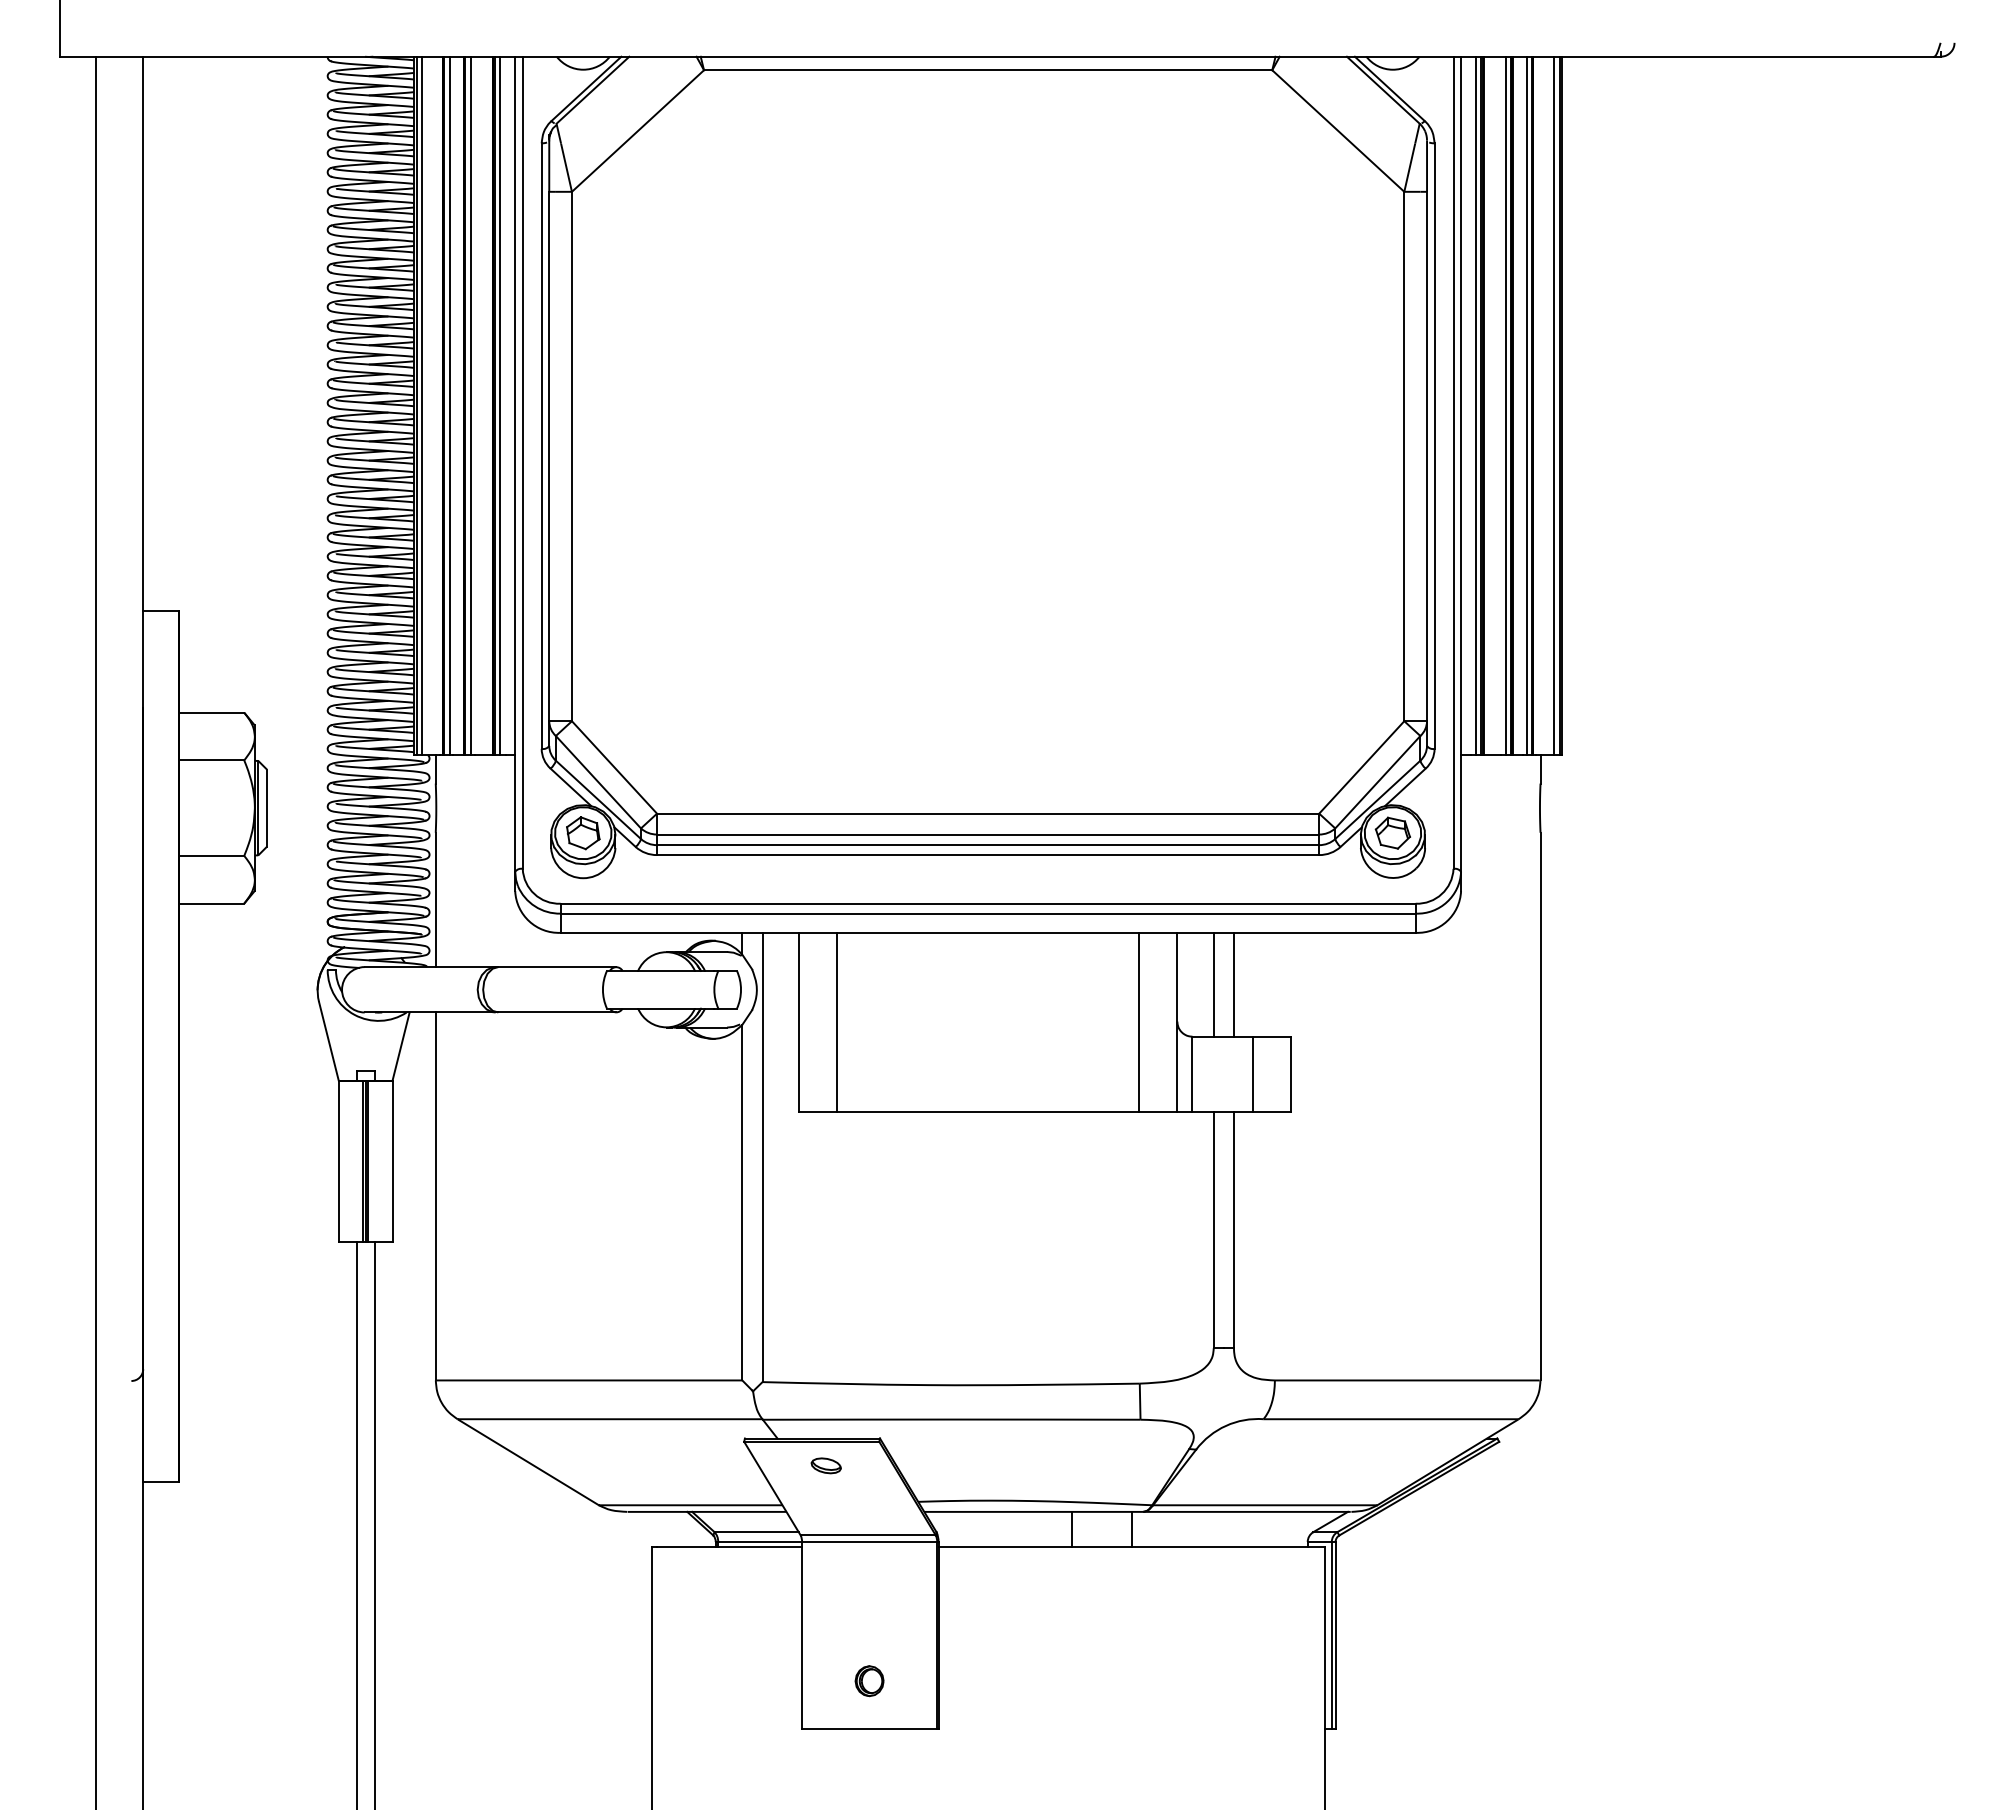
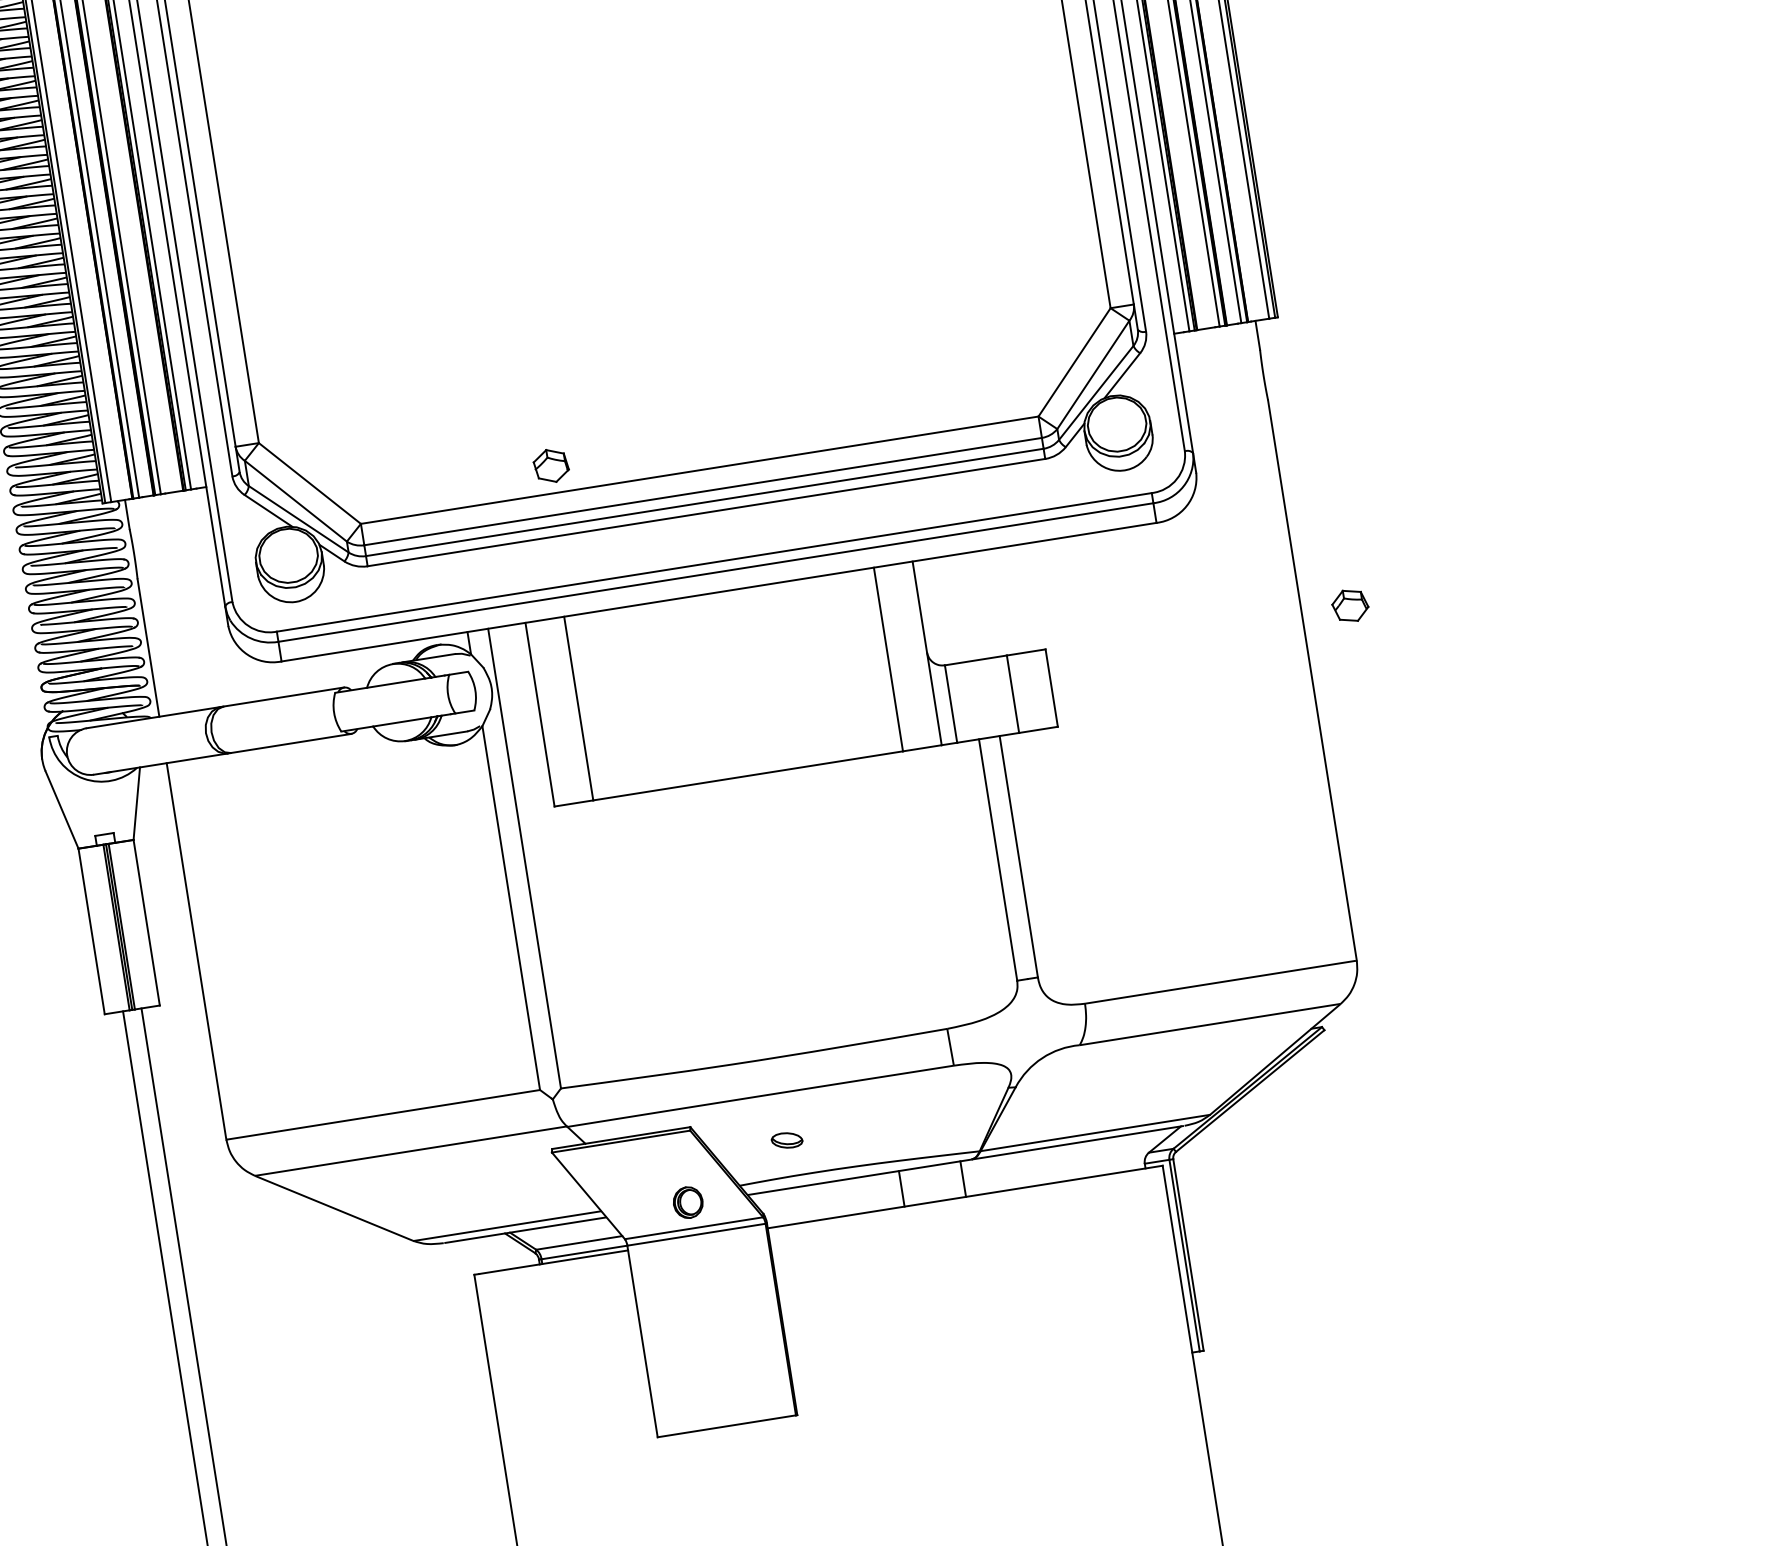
part: (1392, 832) -> (1349, 605), moved
part: (583, 833) -> (551, 466), moved
line: (1213, 984) -> (958, 608), removed
line: (1233, 984) -> (978, 605), removed
part: (825, 1465) -> (786, 1140), moved
part: (869, 1681) -> (688, 1202), moved

